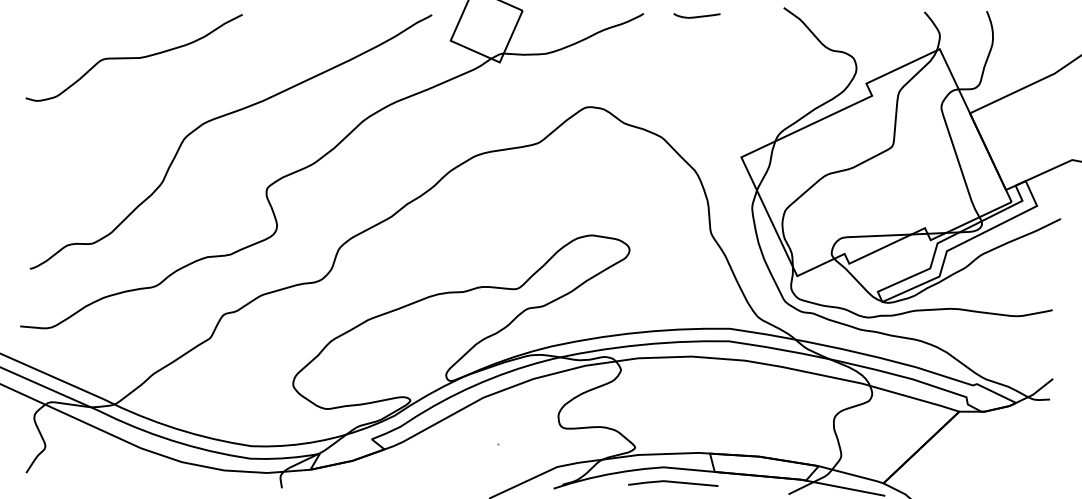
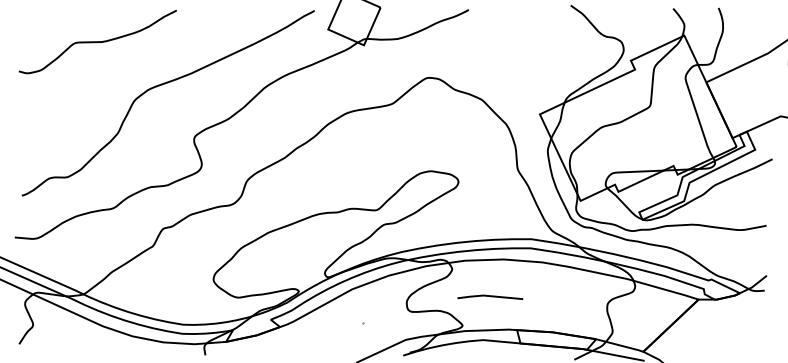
curve: (696, 16) -> (507, 11), removed
line: (673, 482) -> (490, 296), moved

